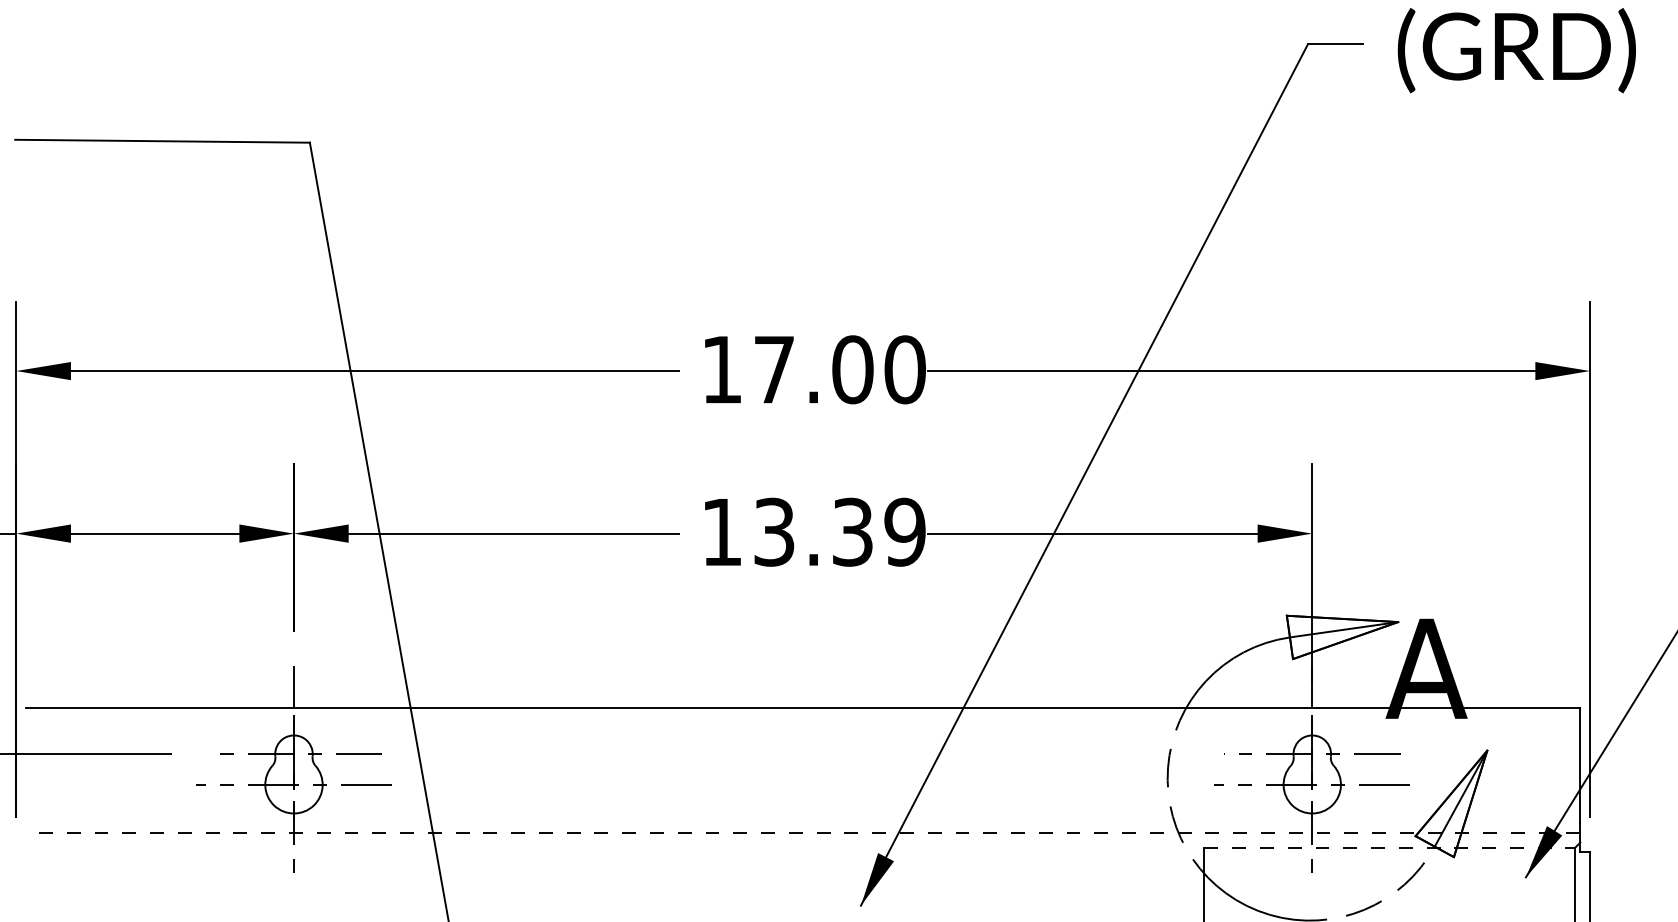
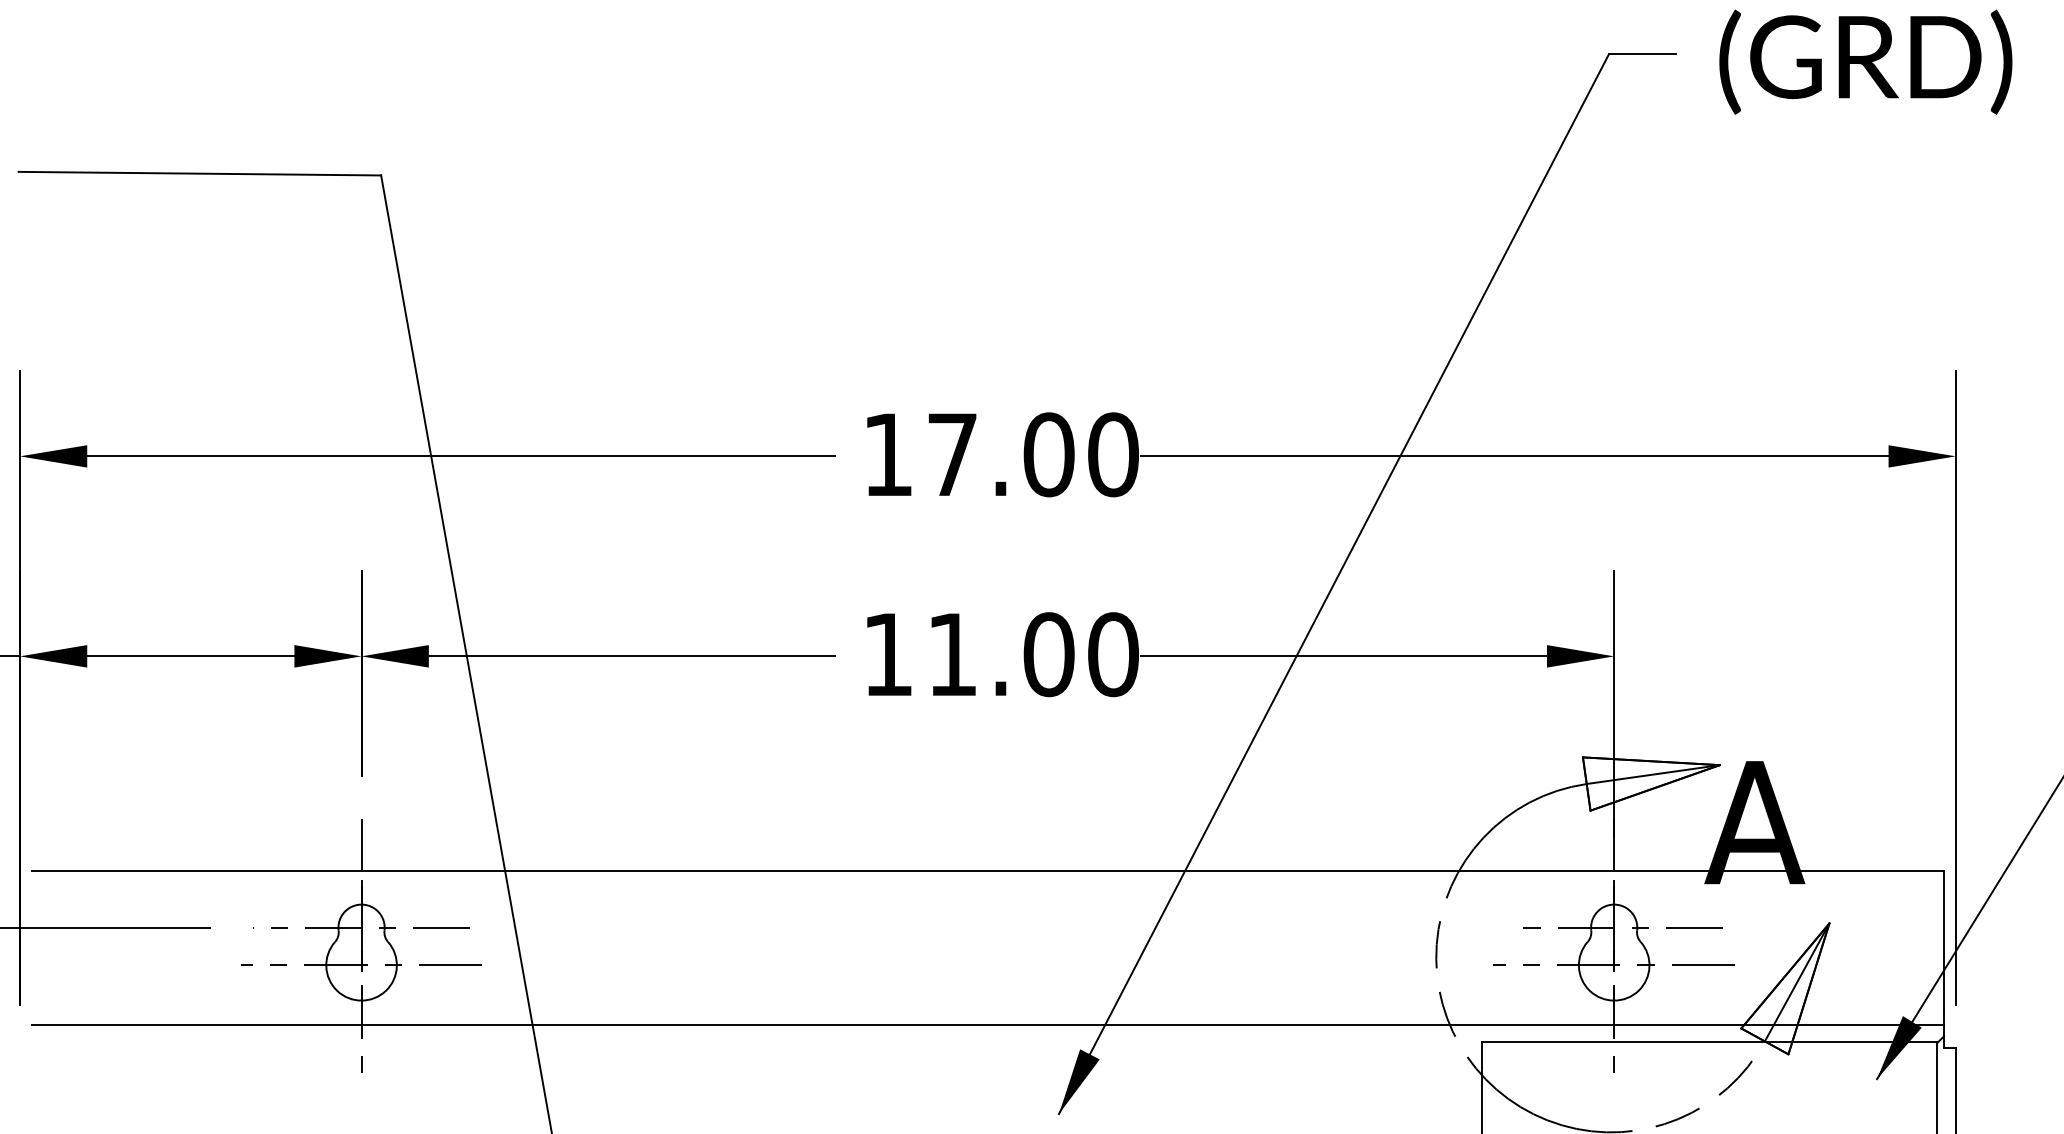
text: (839, 531) -> (1032, 653), 13.39 -> 11.00
line: (802, 832) -> (987, 1023), dashed -> solid
line: (1390, 847) -> (1710, 1042), dashed -> solid

